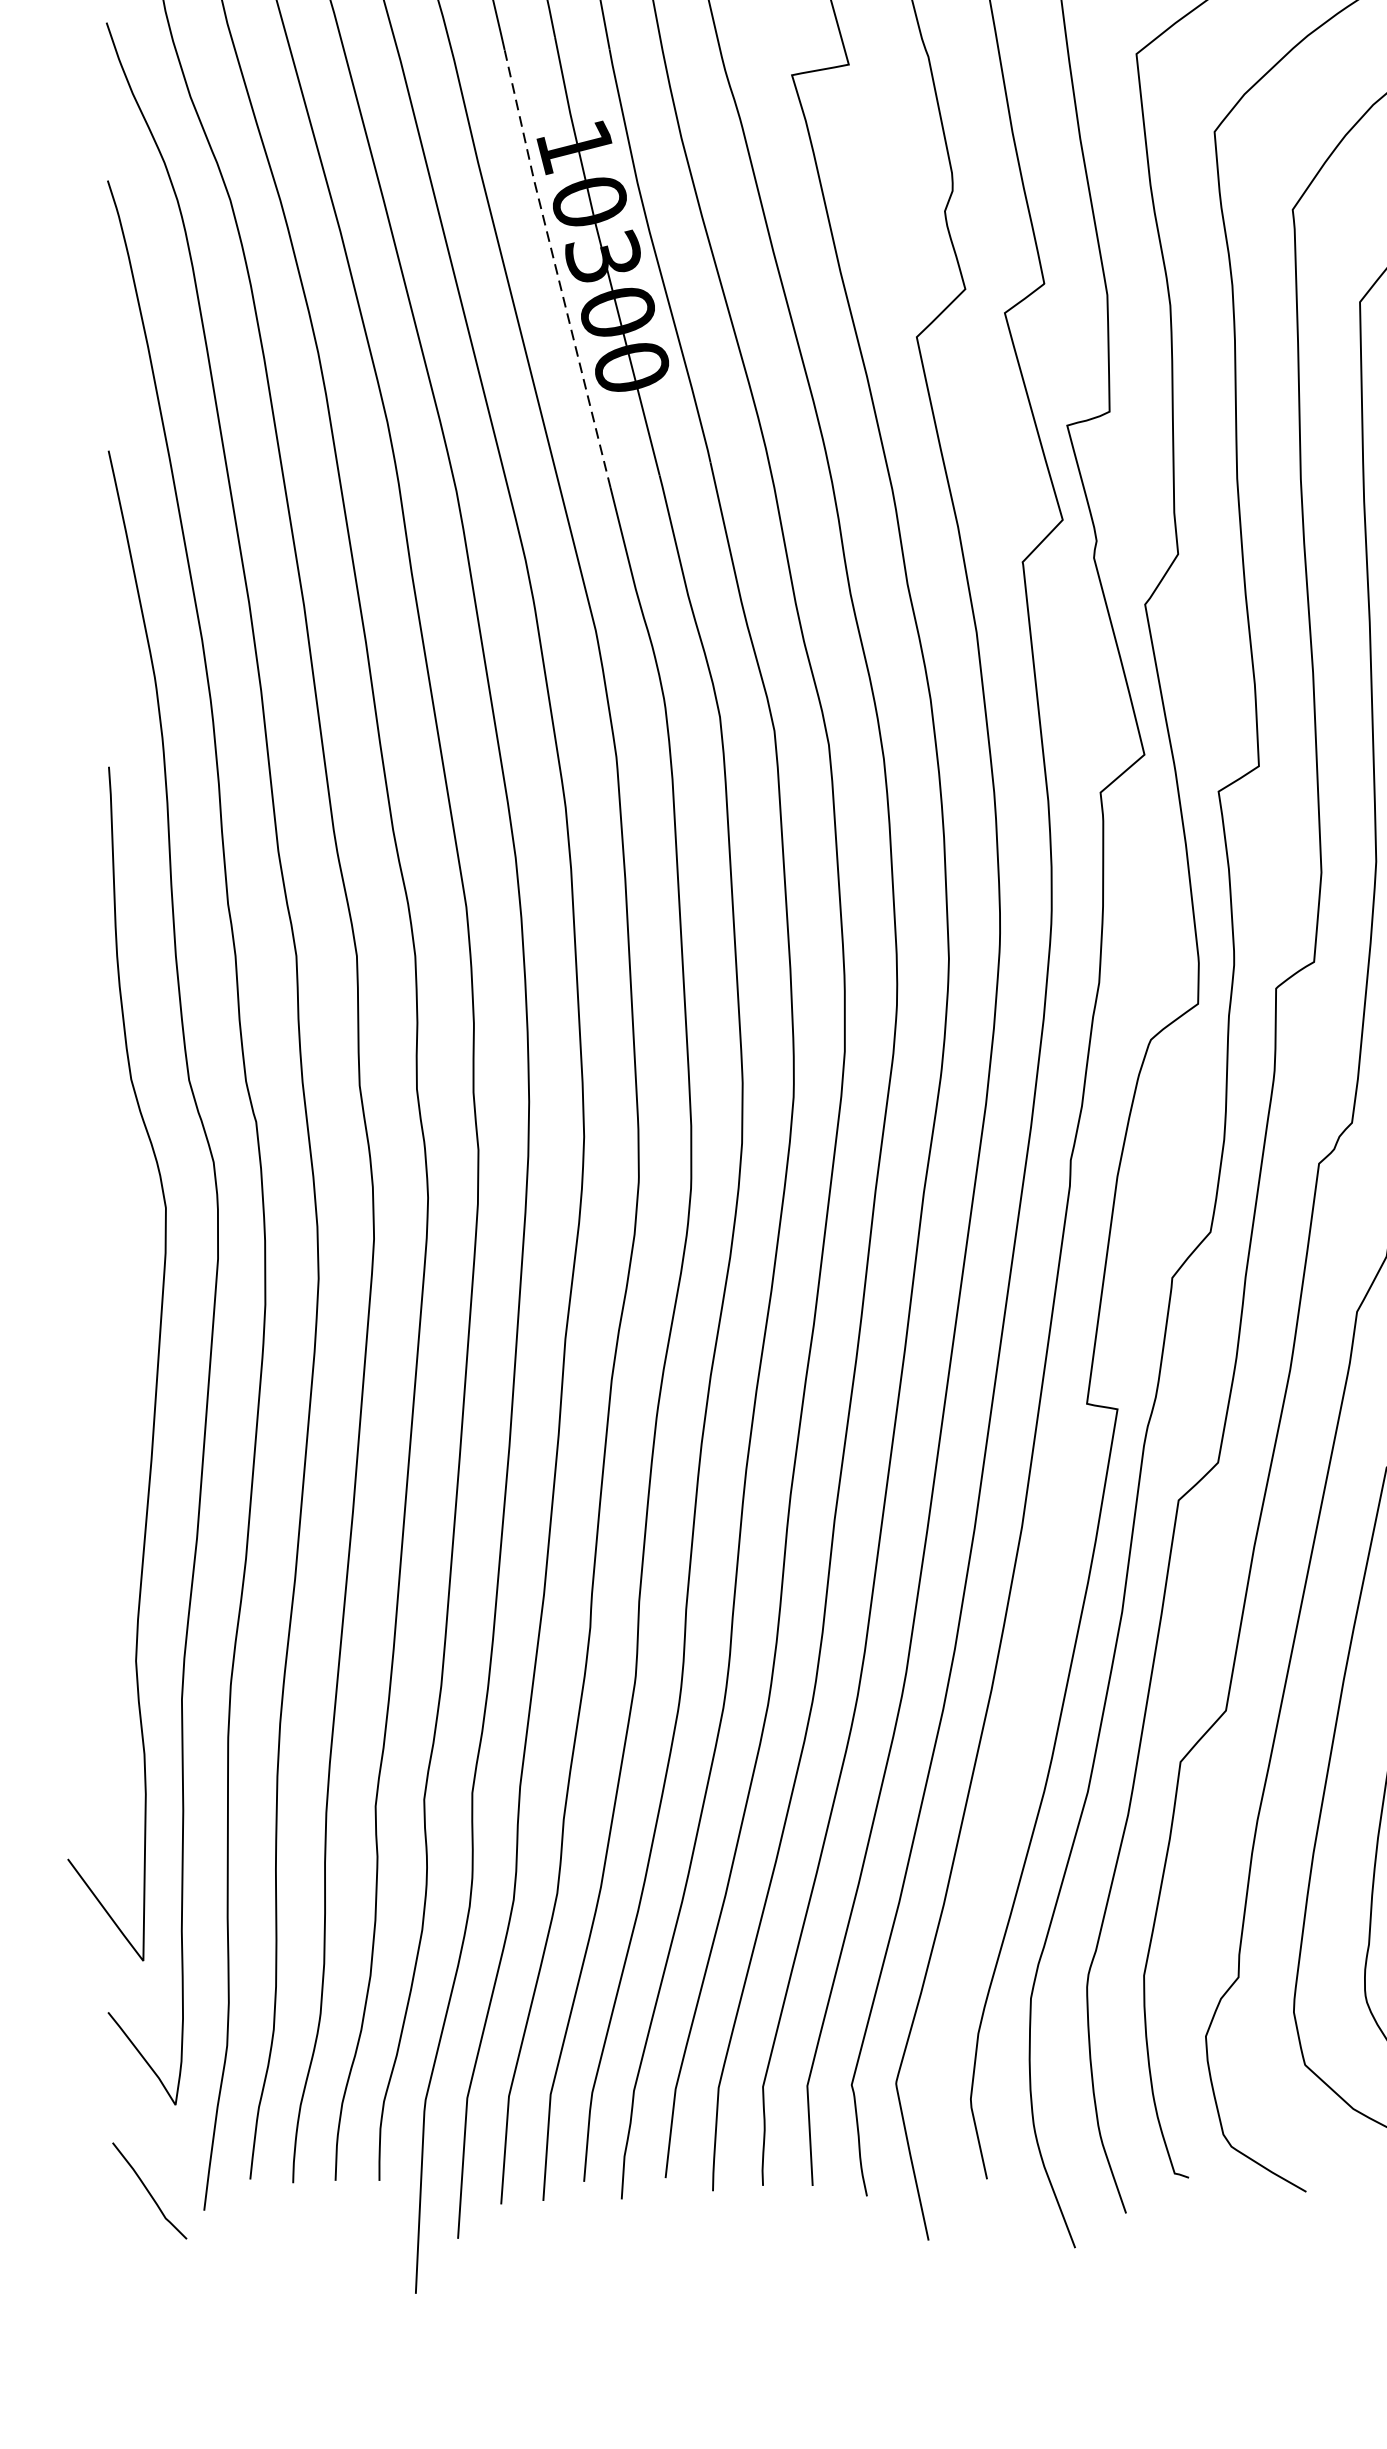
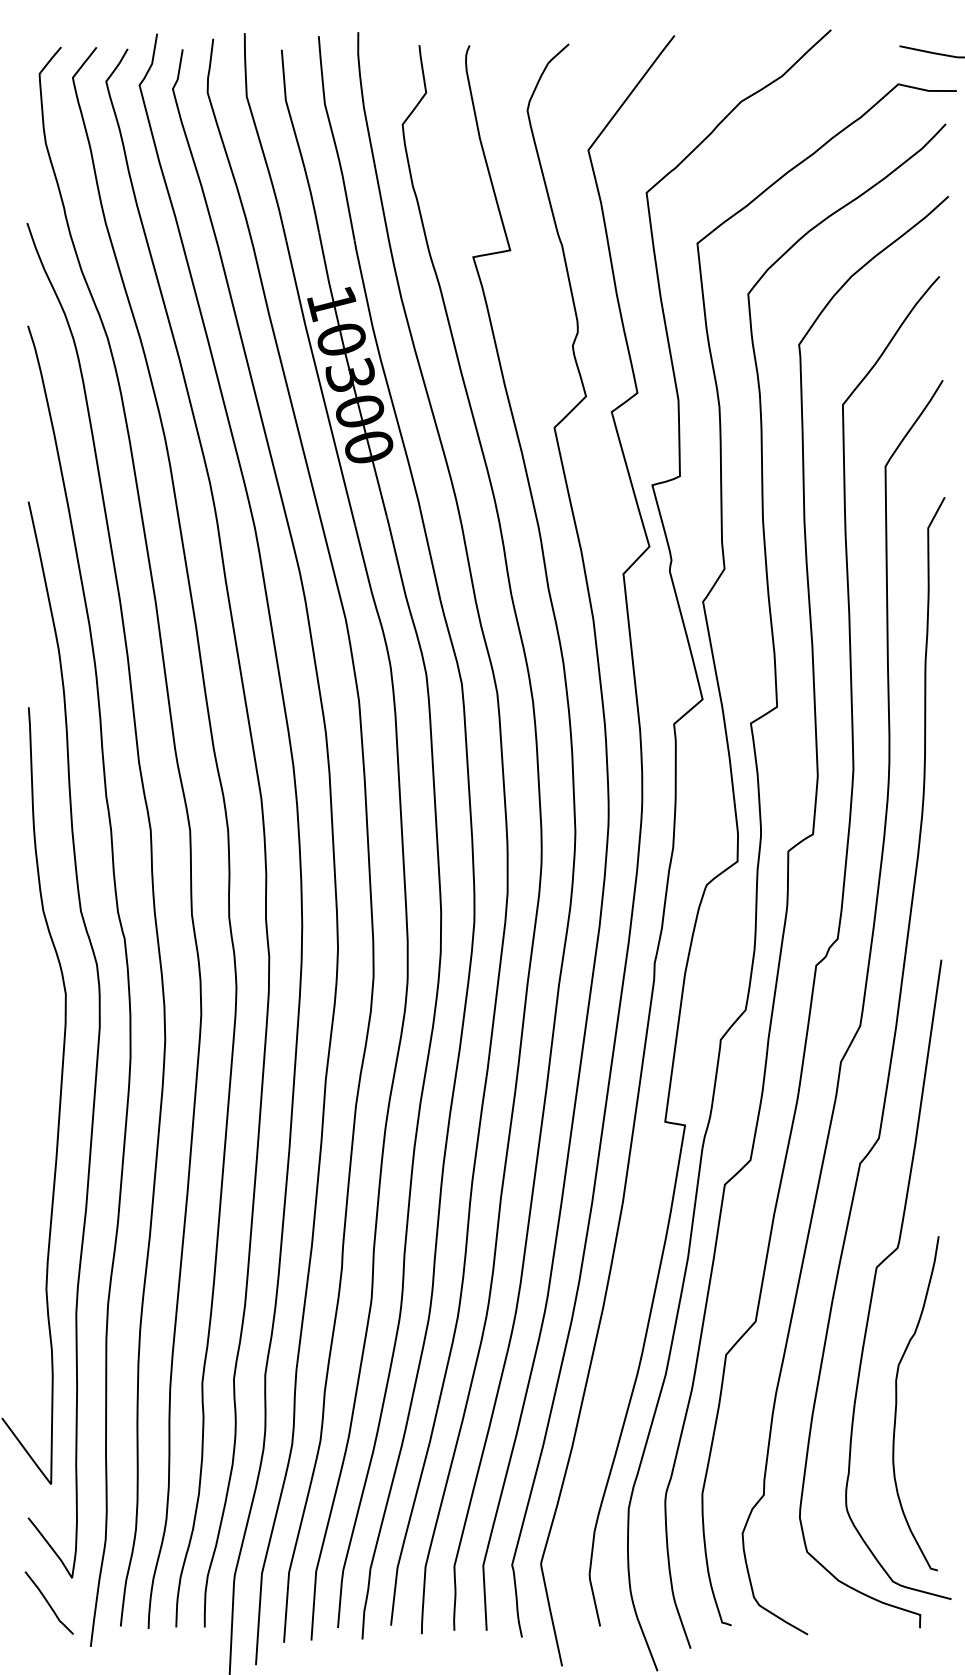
line: (555, 267) -> (319, 382), dashed -> solid
curve: (148, 2190) -> (48, 1602), moved

